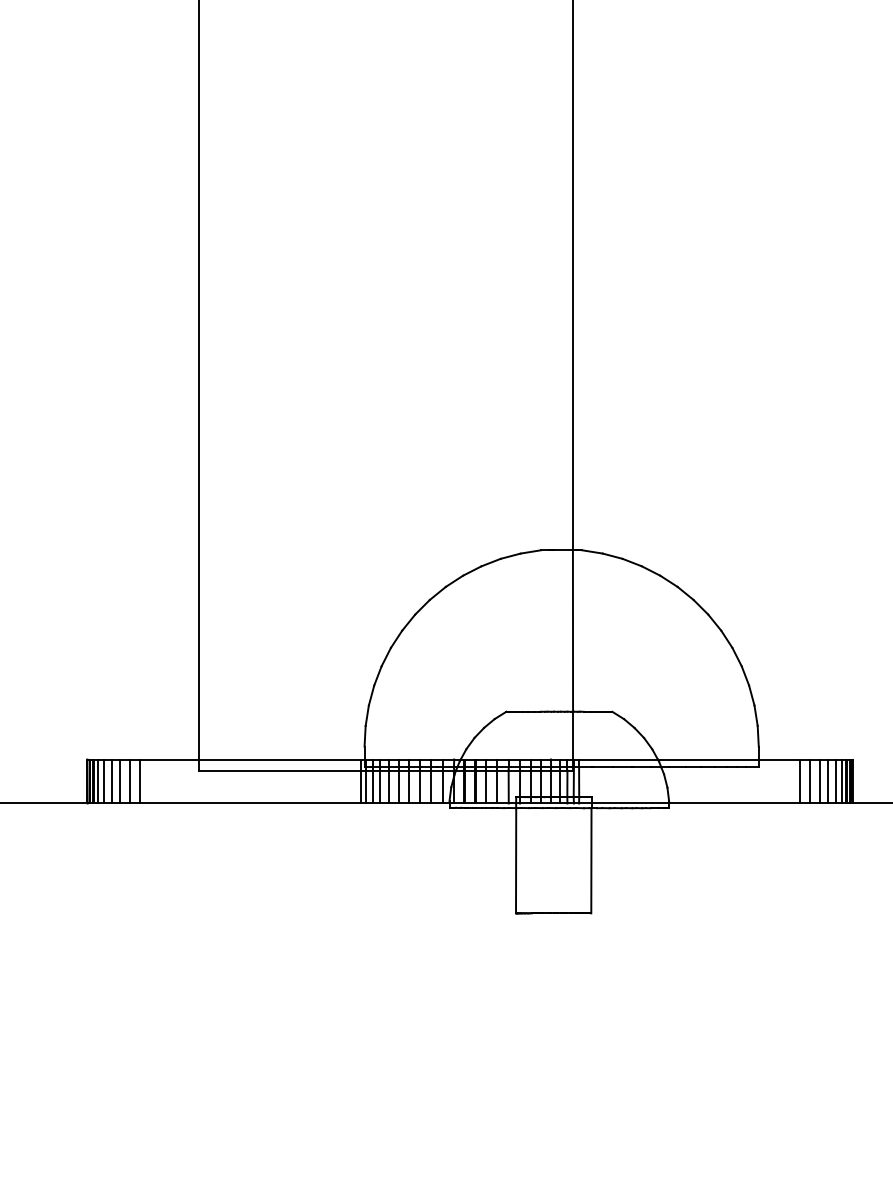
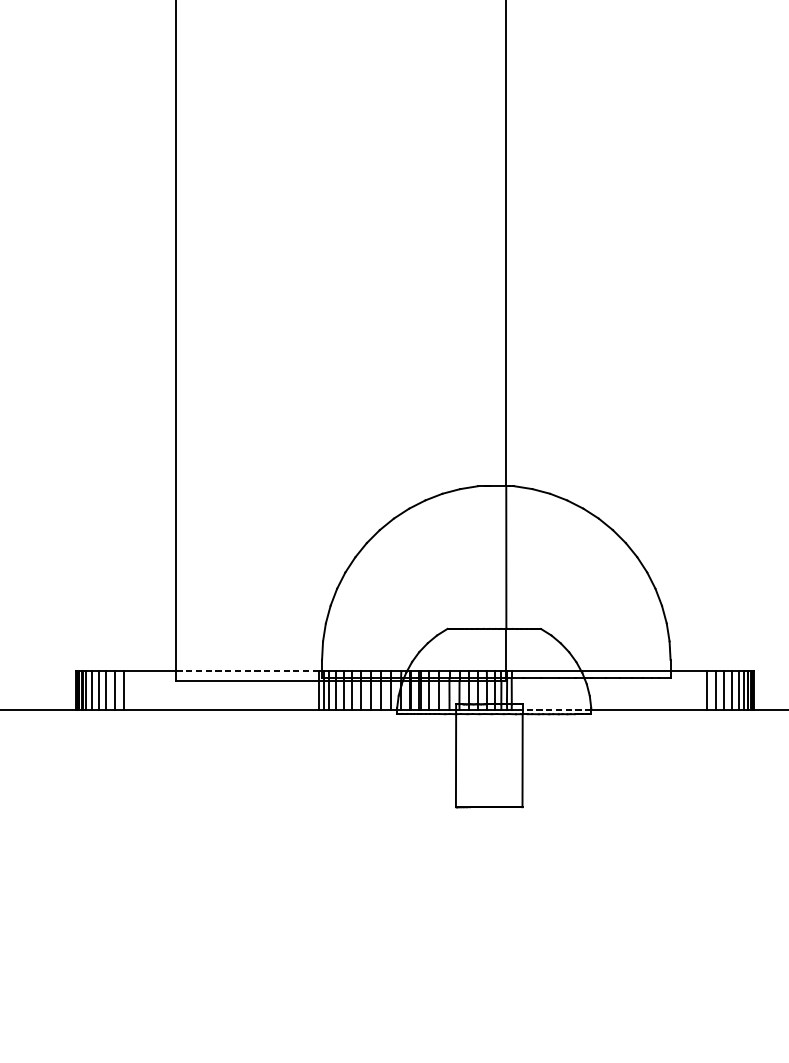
line: (280, 759) -> (247, 671), solid -> dashed
line: (630, 803) -> (557, 710), solid -> dashed

